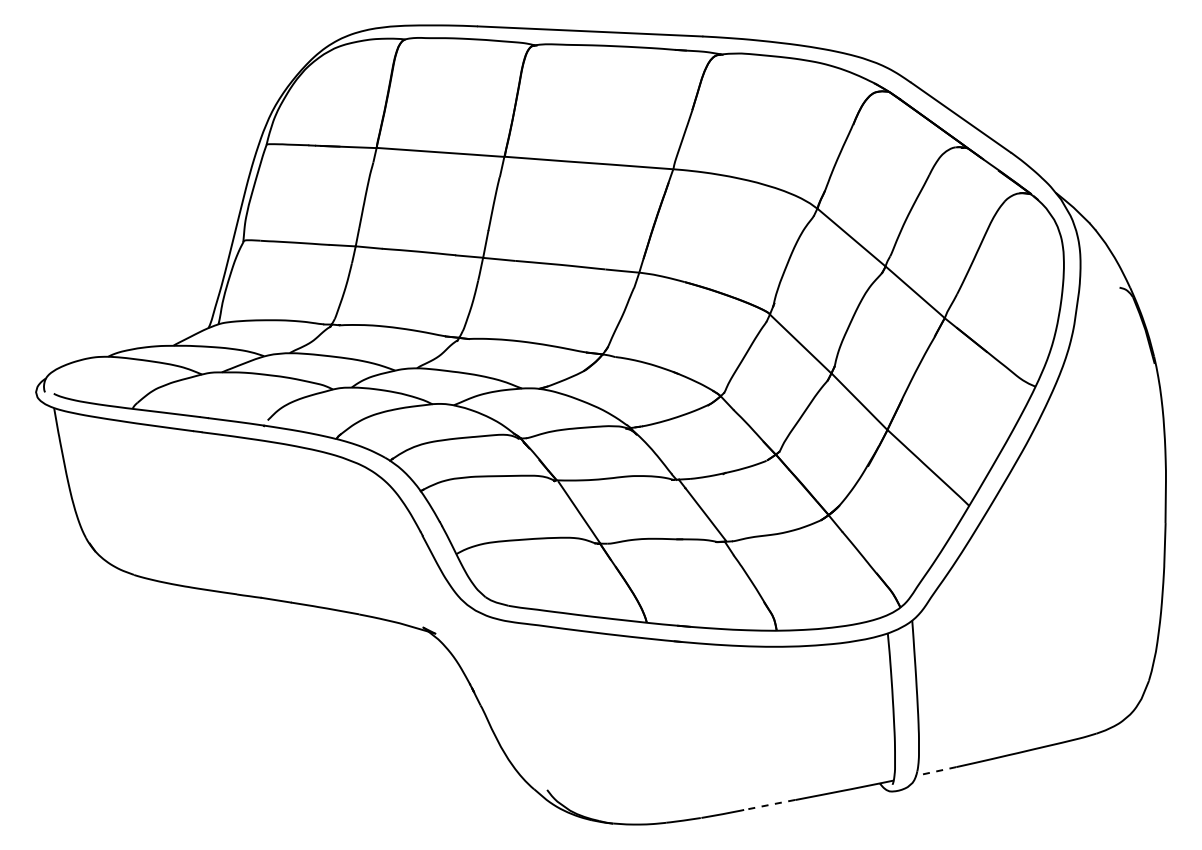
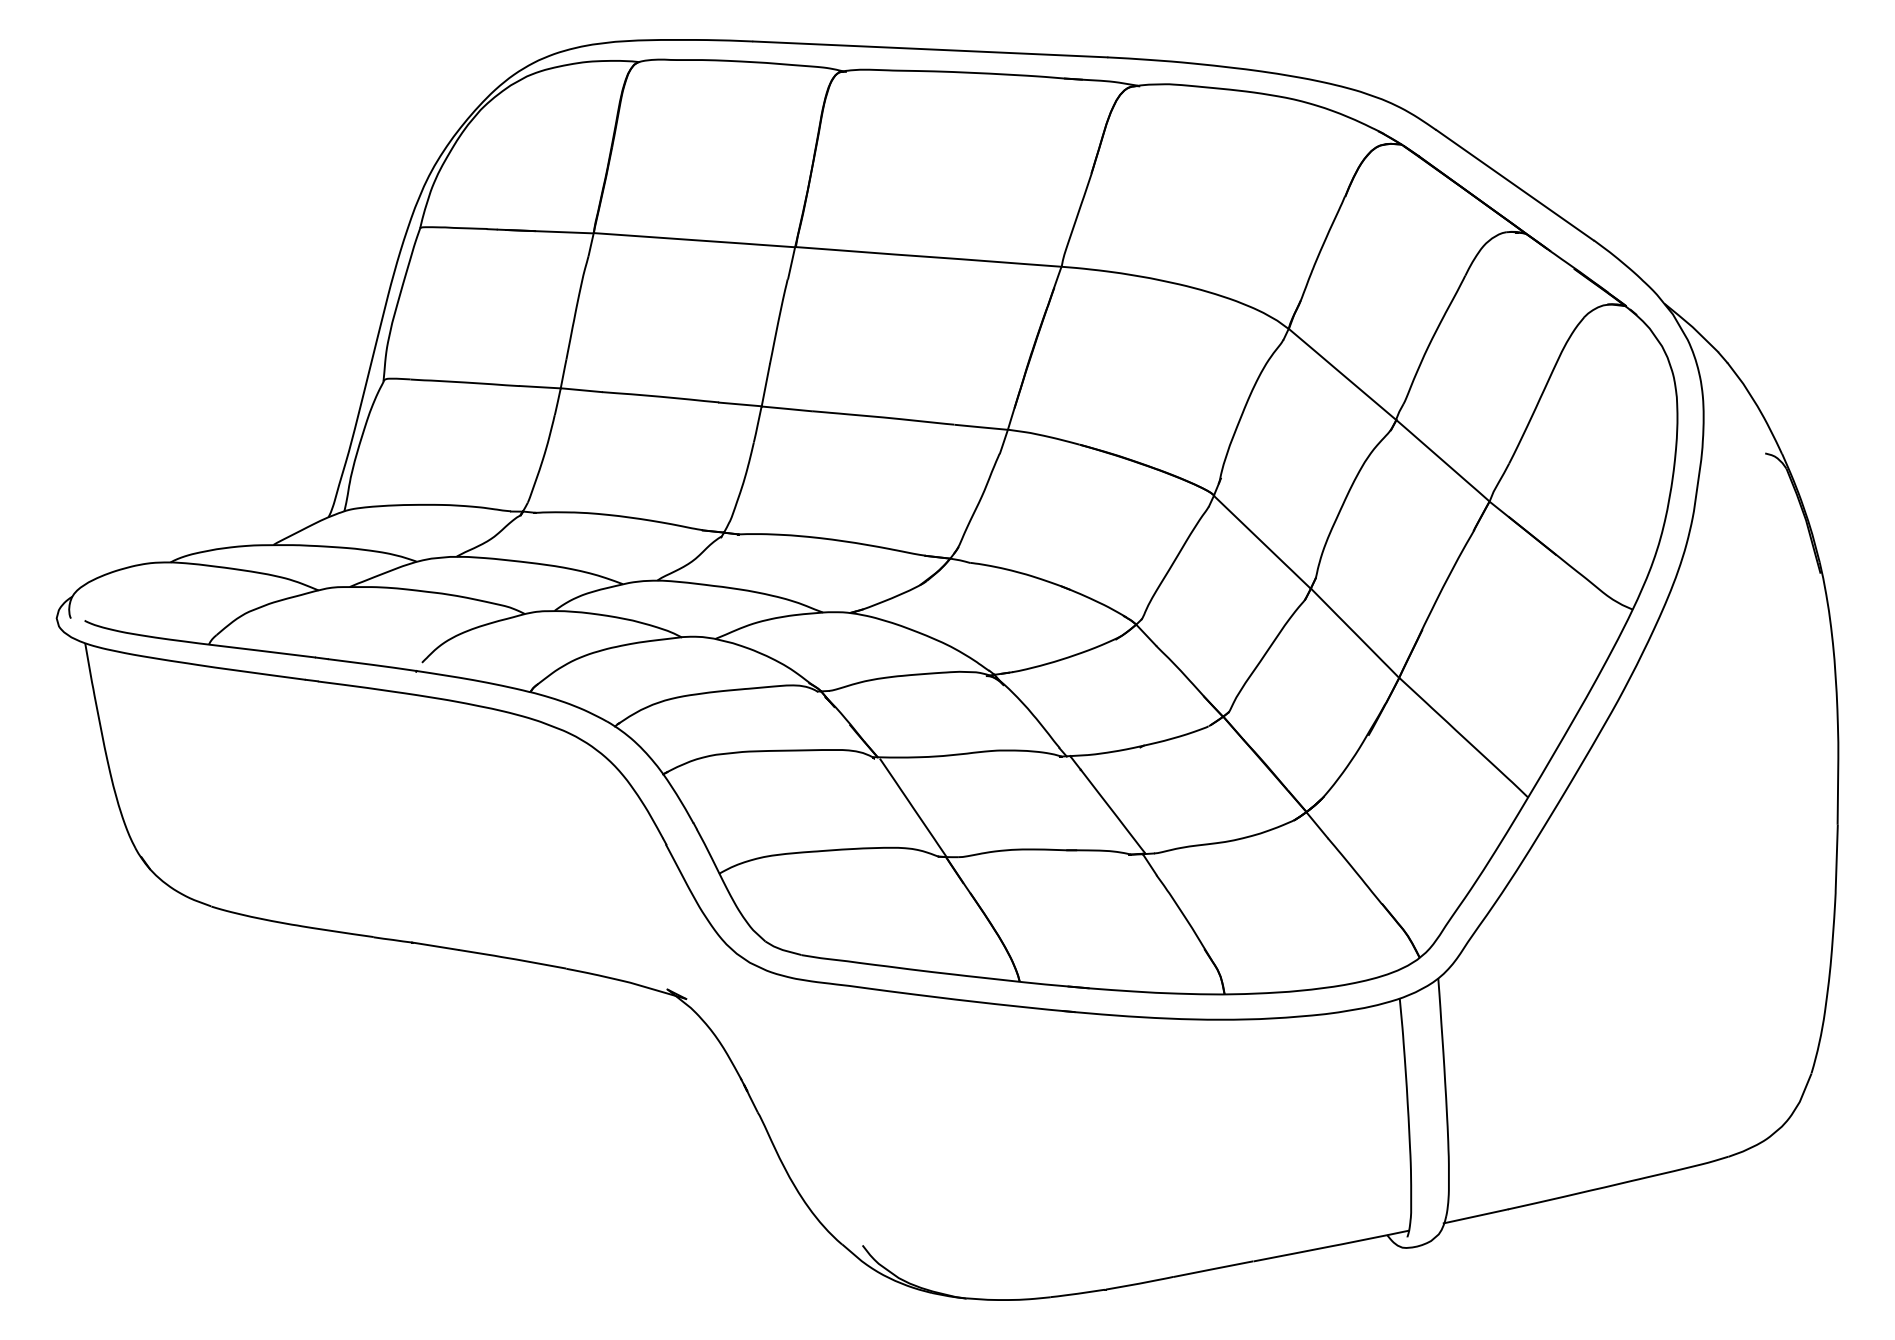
line: (936, 771) -> (1476, 1216), dashed -> solid
line: (769, 804) -> (1213, 1268), dashed -> solid

